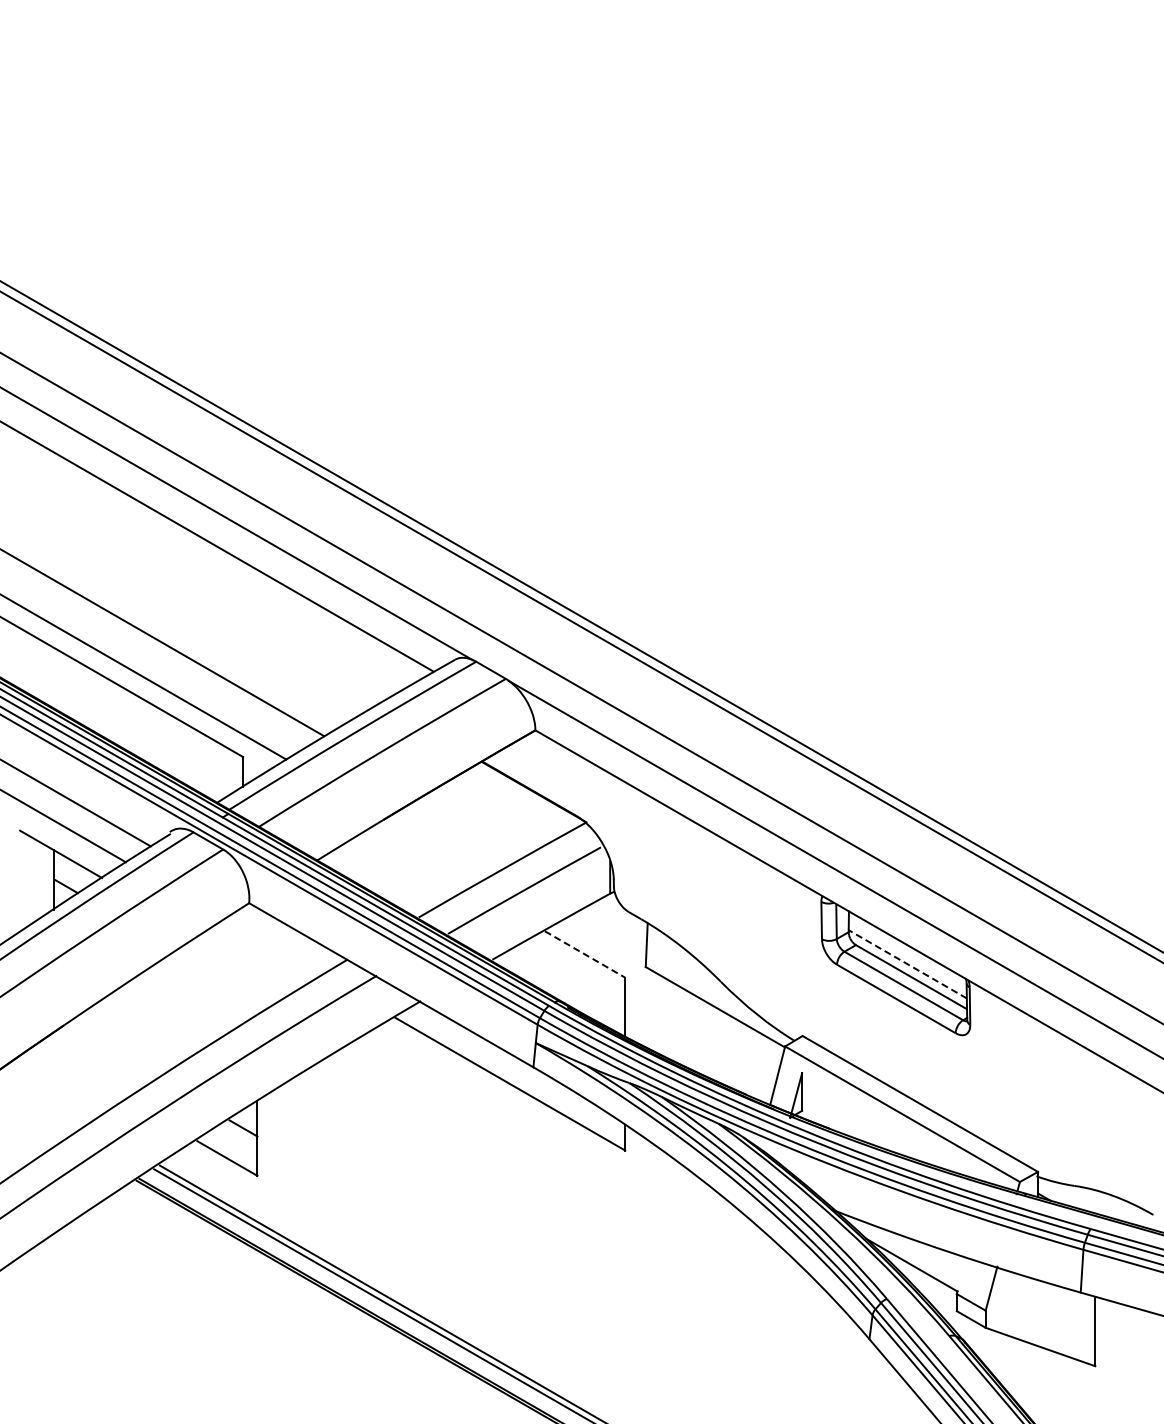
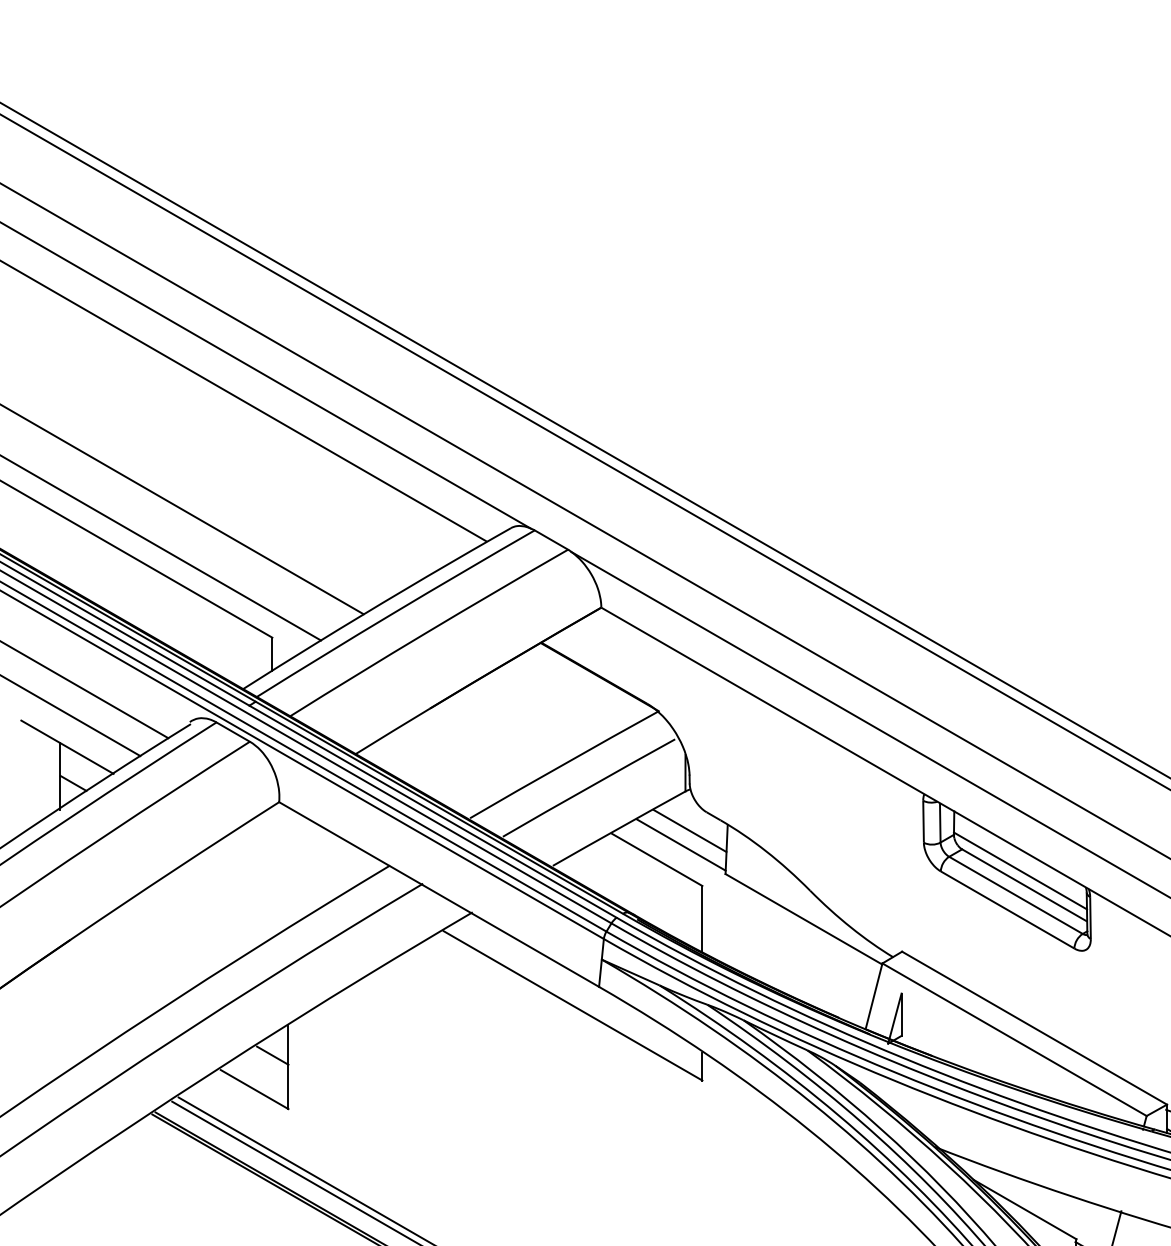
line: (613, 928) -> (689, 830), added
line: (606, 941) -> (681, 845), added
line: (585, 954) -> (657, 859), dashed -> solid
line: (907, 964) -> (1020, 871), dashed -> solid

